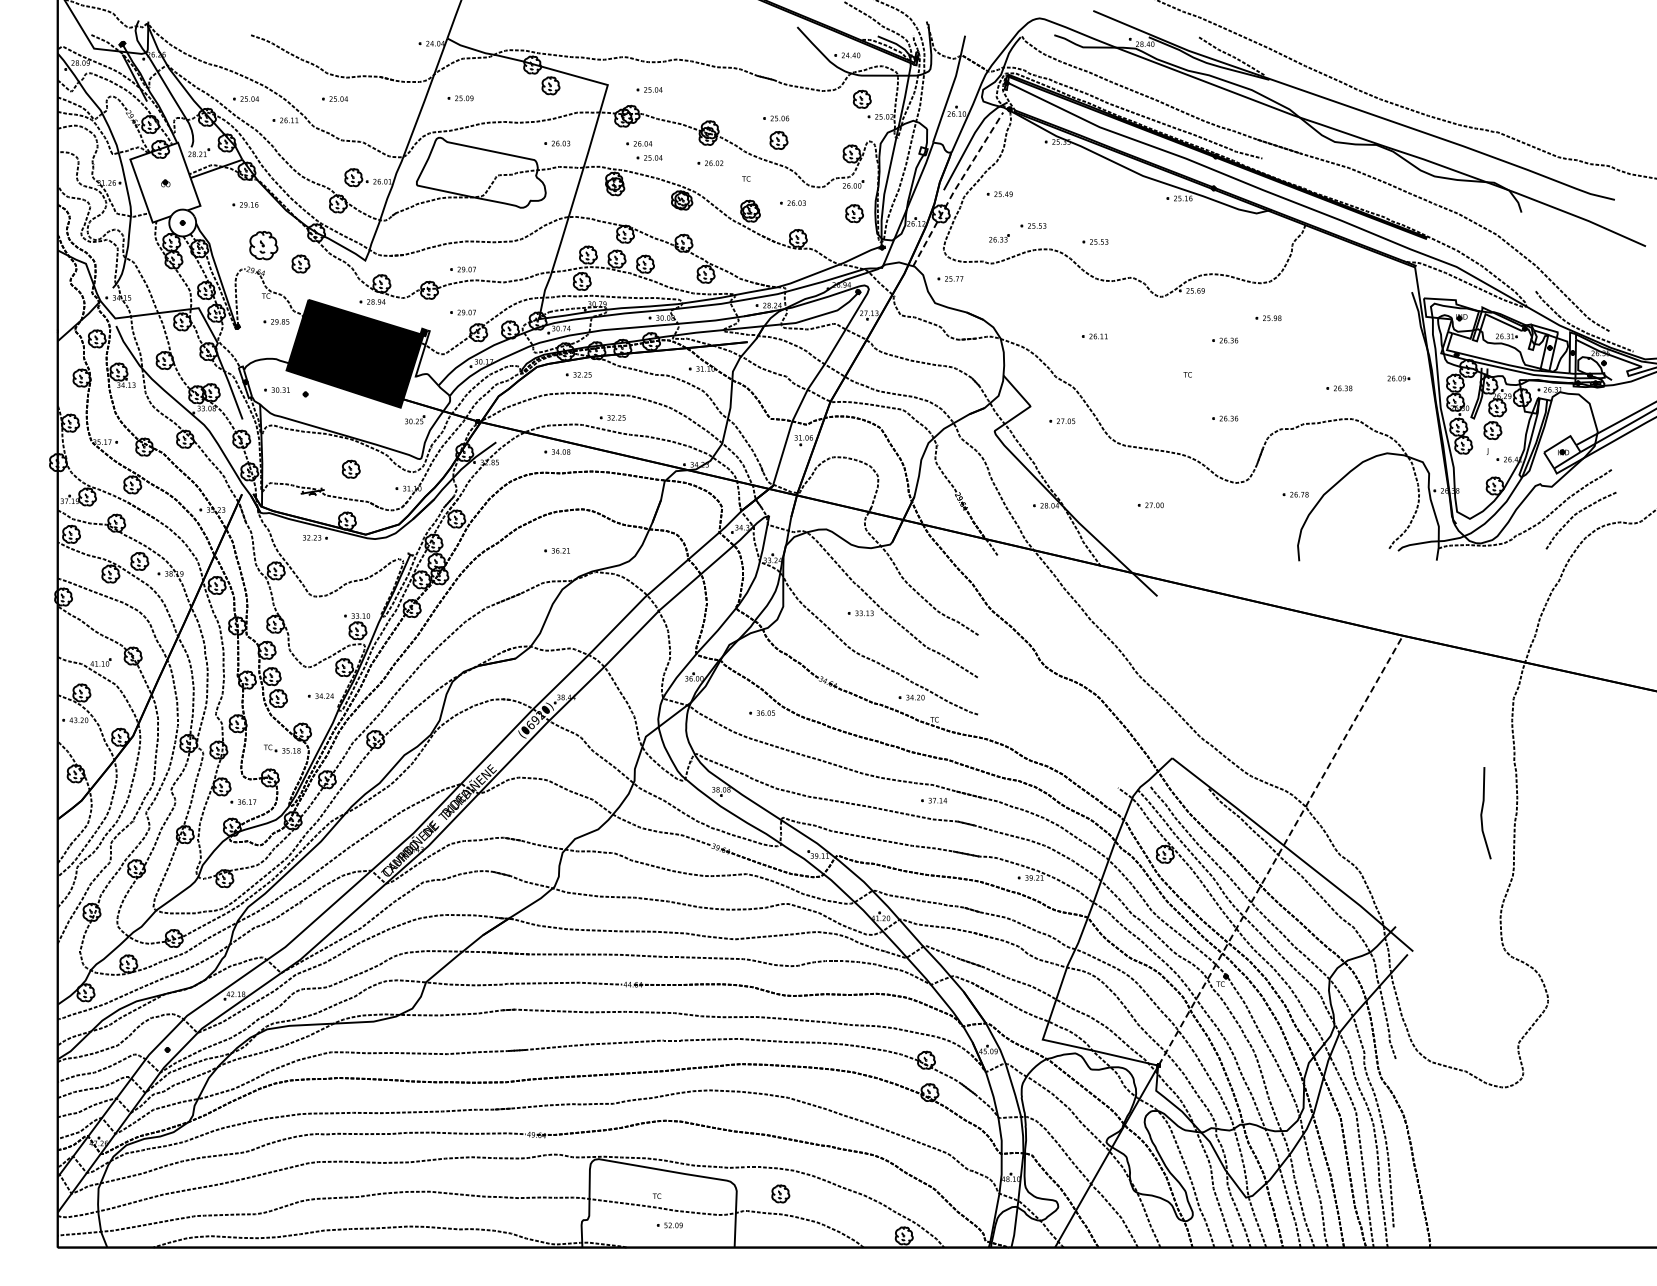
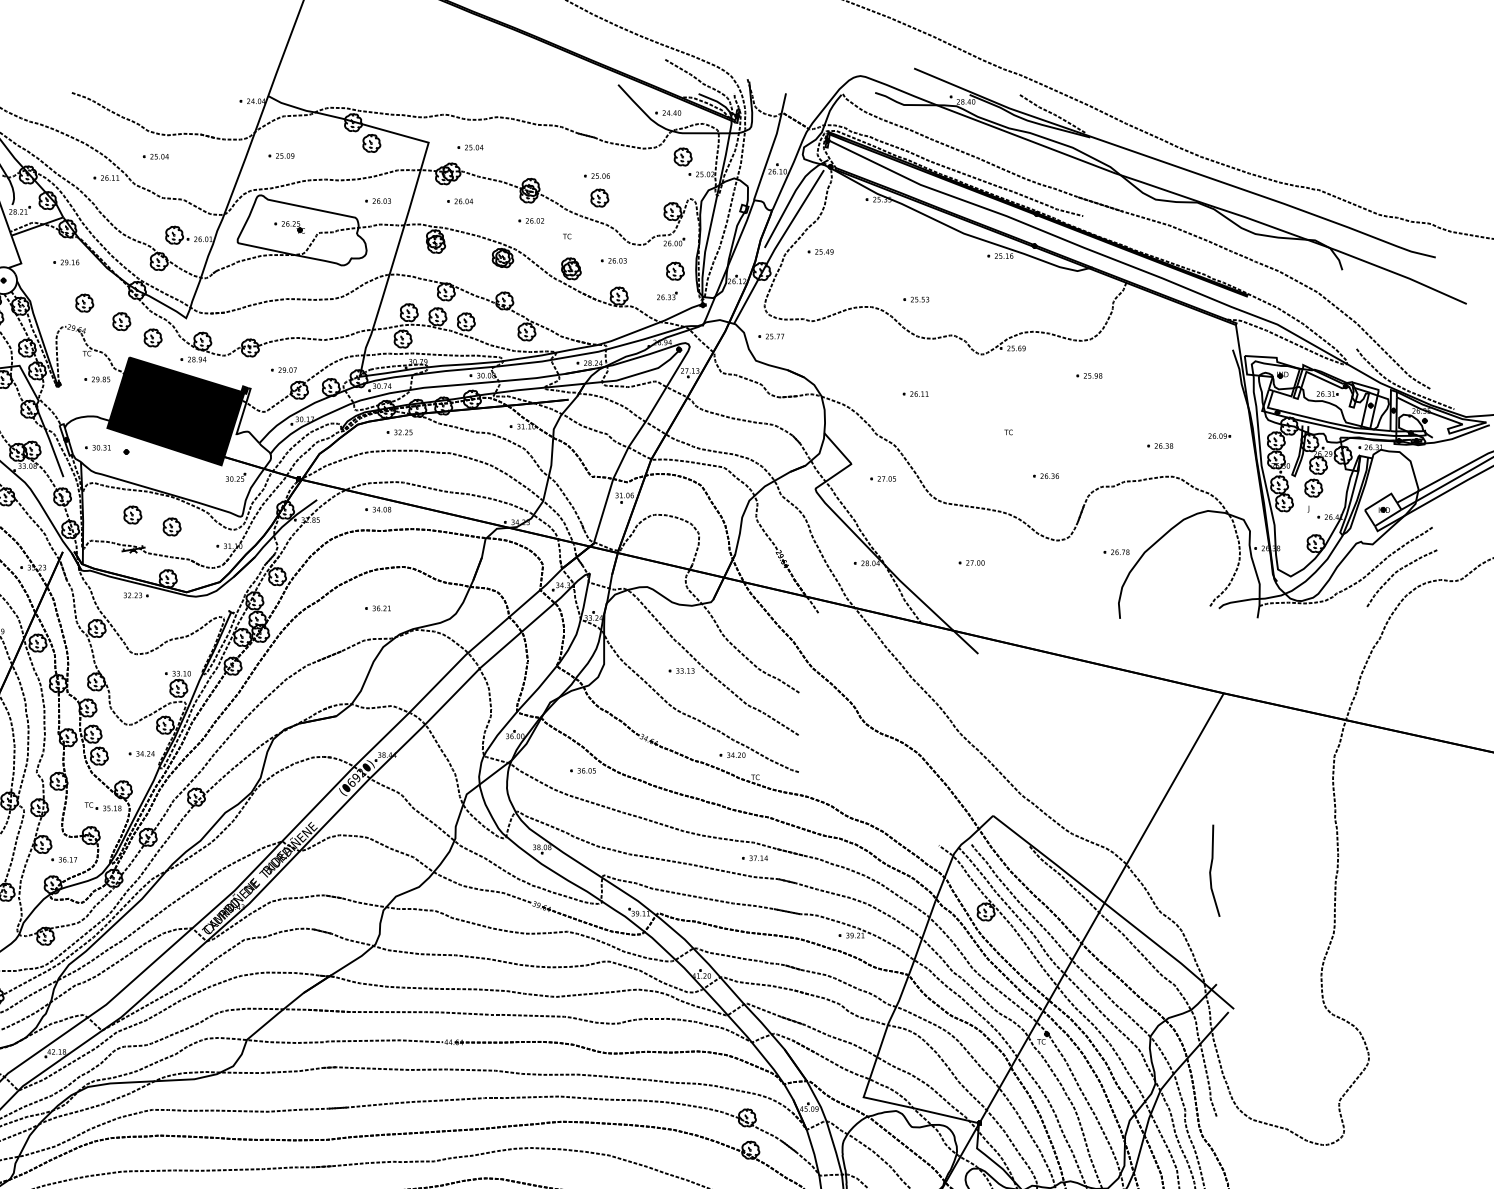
part: (245, 98) -> (66, 156), removed
part: (649, 157) -> (470, 215), removed
part: (468, 169) -> (289, 227), added
line: (955, 188) -> (776, 246), dashed -> solid
part: (1033, 225) -> (854, 283), removed
part: (999, 238) -> (667, 296), moved
part: (263, 245) -> (84, 303), size x0.62
part: (462, 269) -> (283, 327), removed
part: (331, 279) -> (152, 337), added
part: (1225, 340) -> (1046, 398), removed
part: (612, 417) -> (433, 475), removed
part: (311, 457) -> (132, 515), added
line: (1482, 813) -> (1211, 871), moved
line: (1281, 850) -> (1102, 908), dashed -> solid

